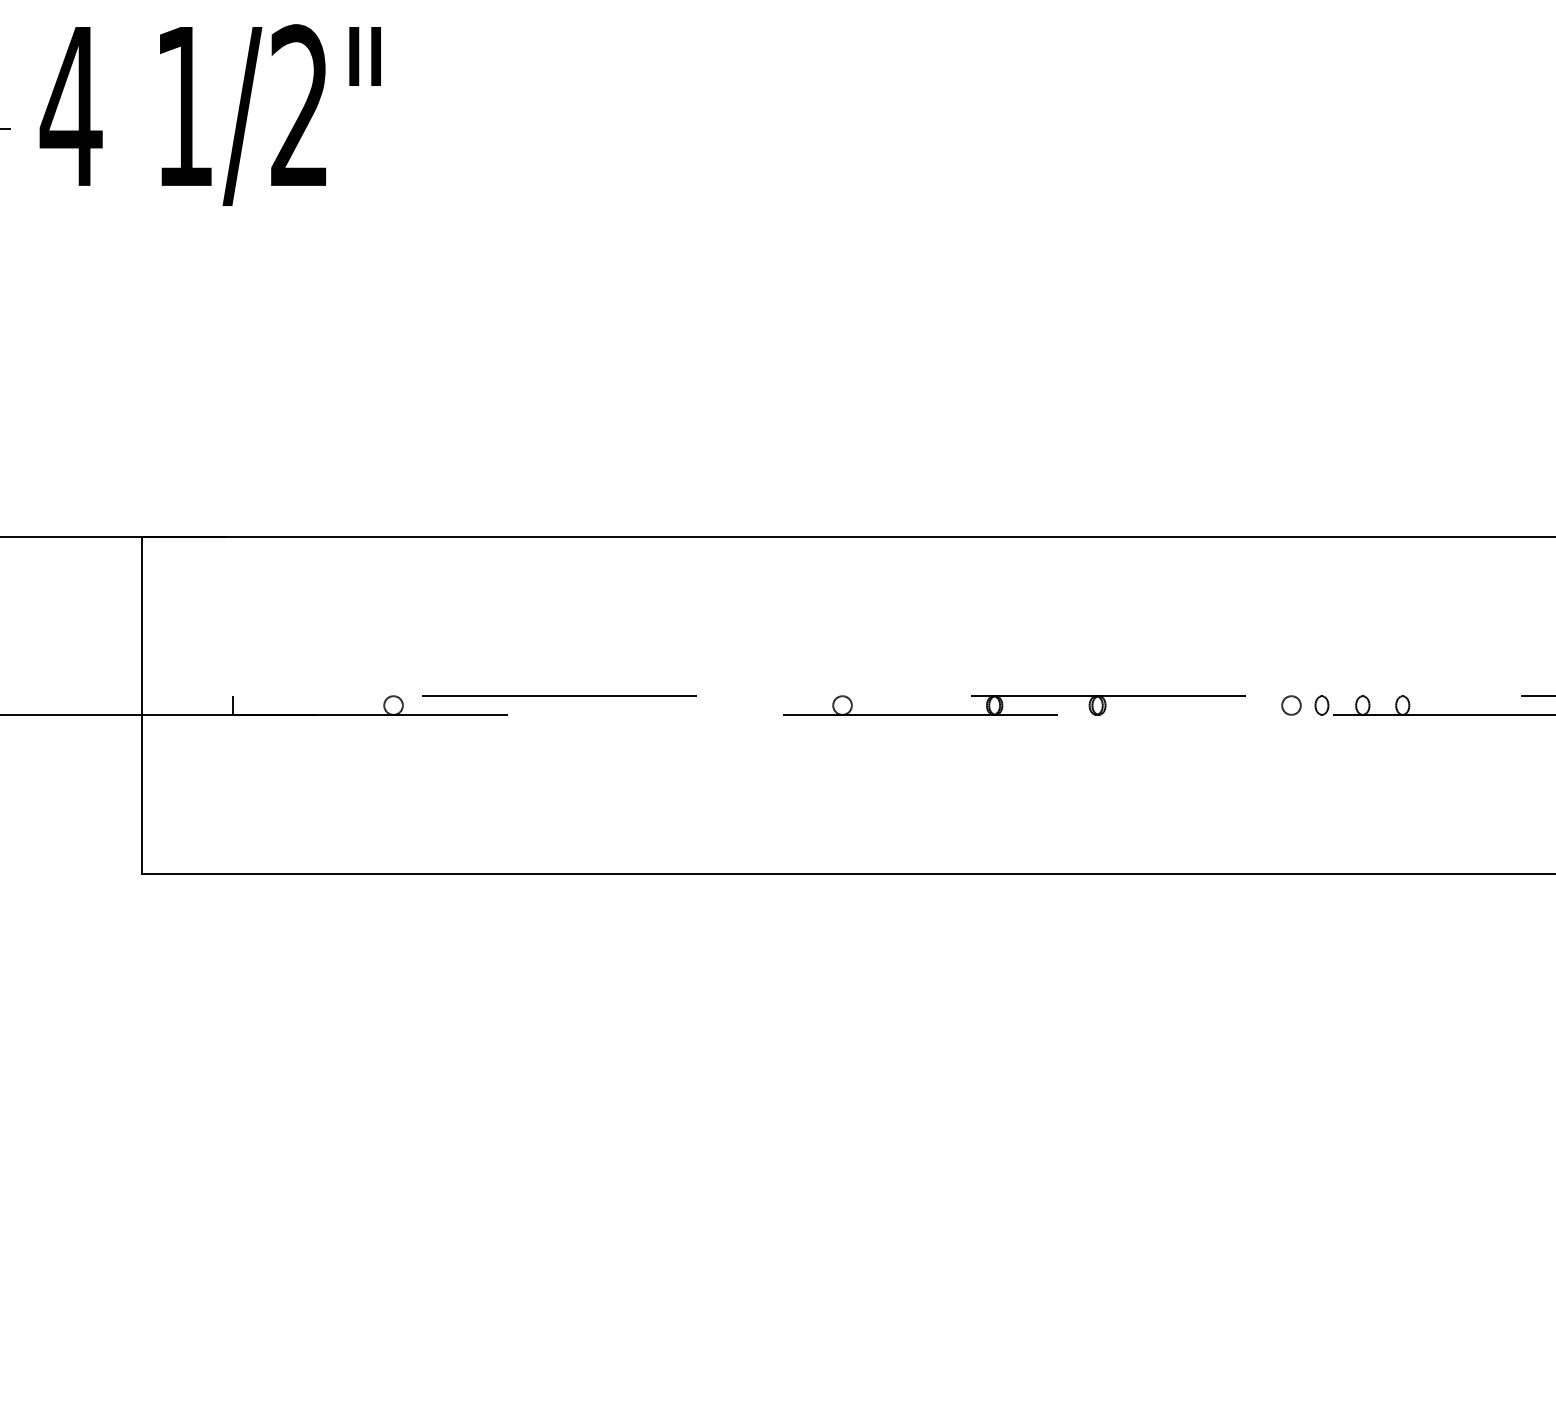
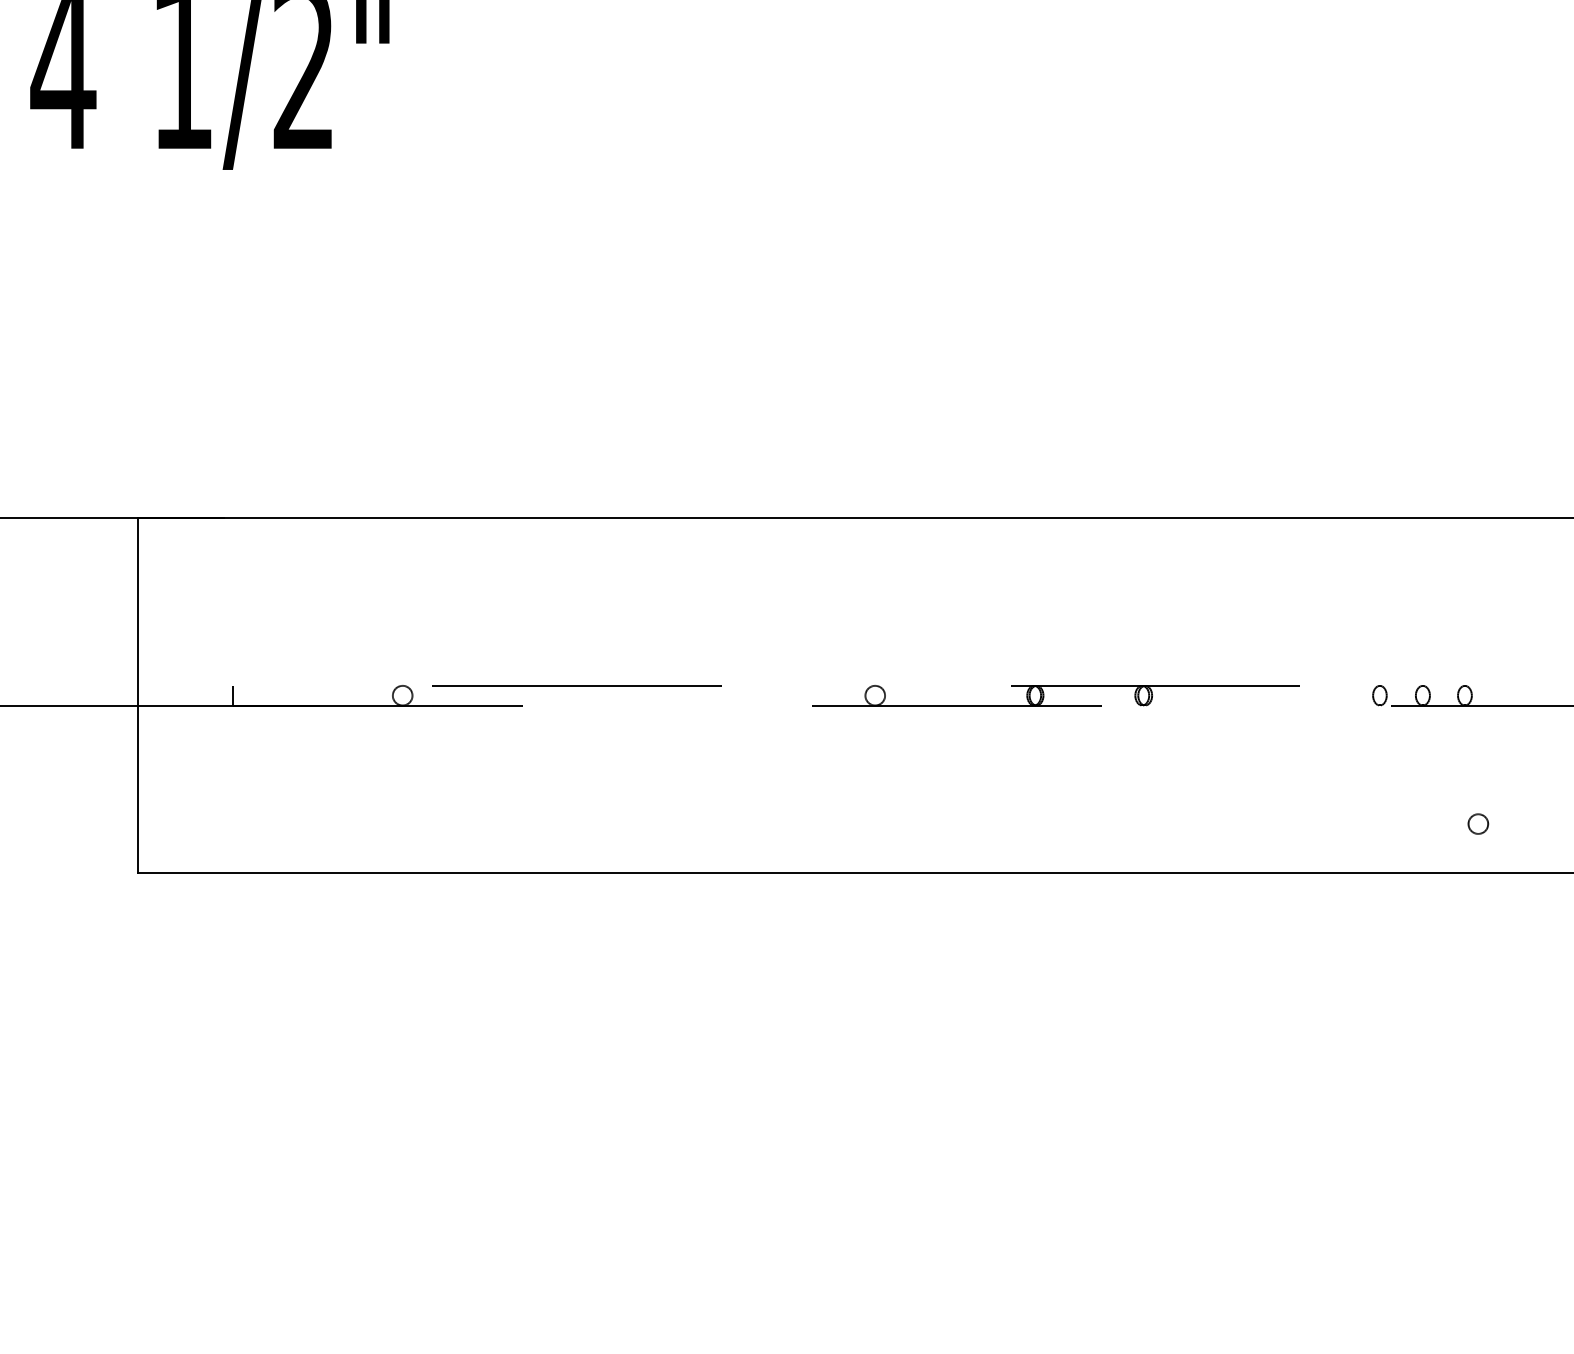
circle: (1291, 705) -> (1478, 824), moved

